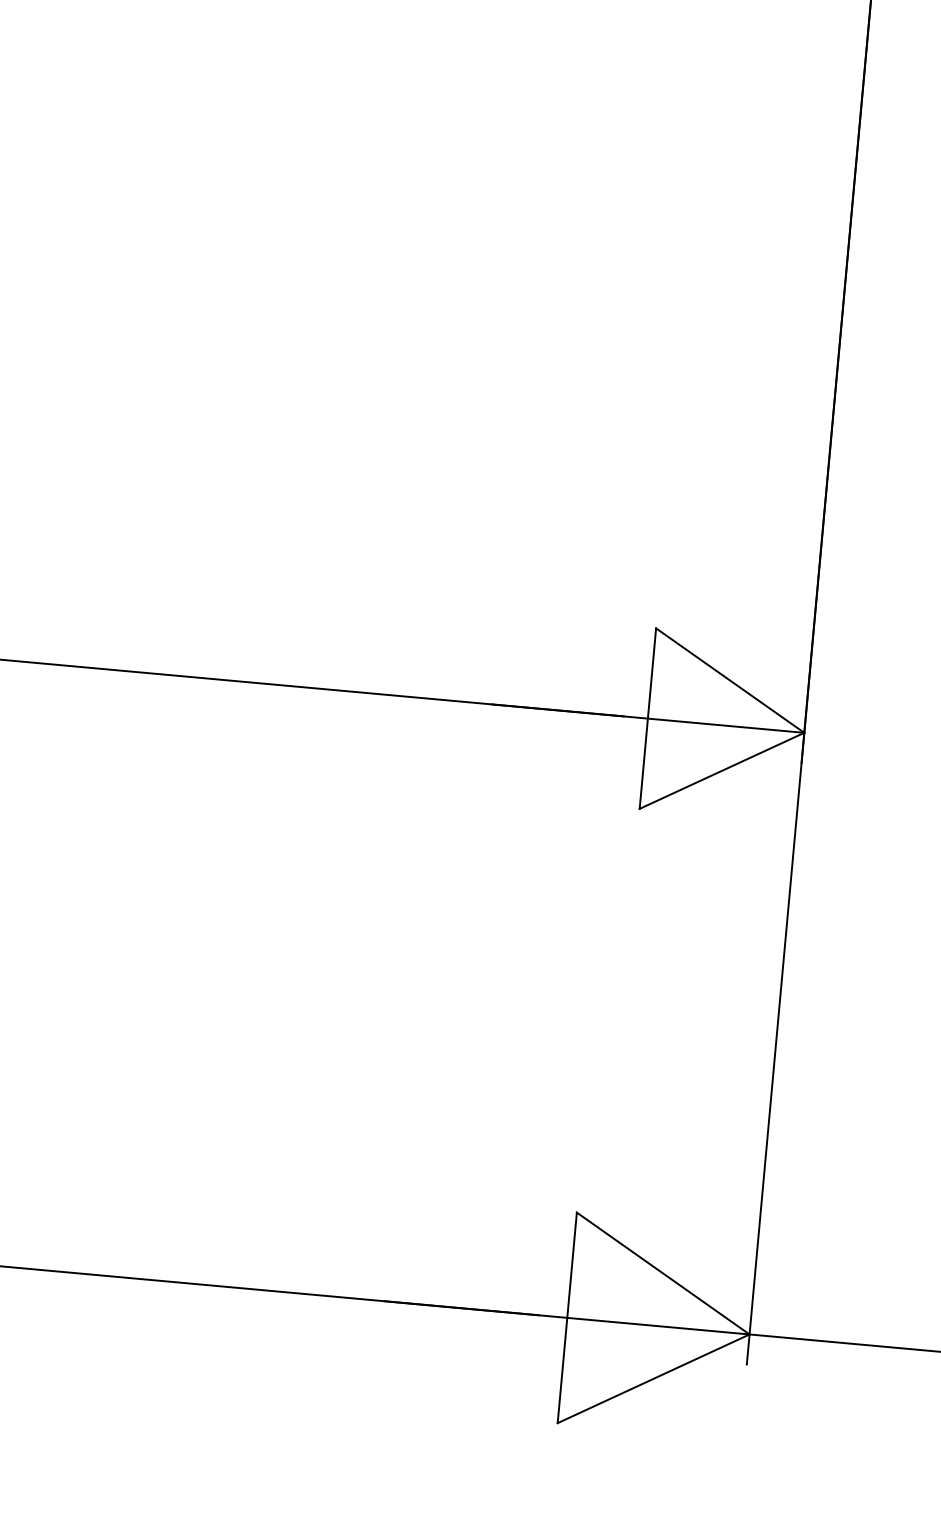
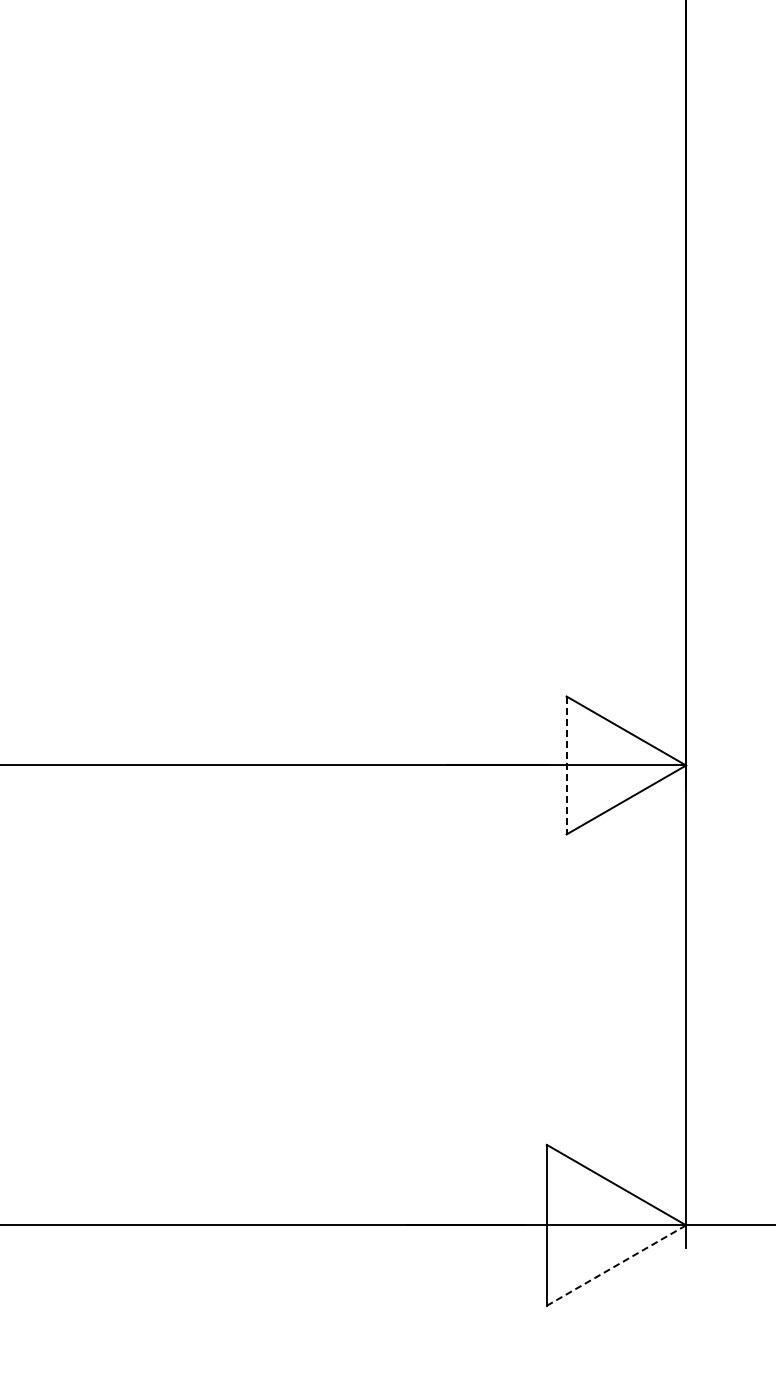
line: (647, 718) -> (566, 765), solid -> dashed
line: (653, 1378) -> (616, 1265), solid -> dashed

